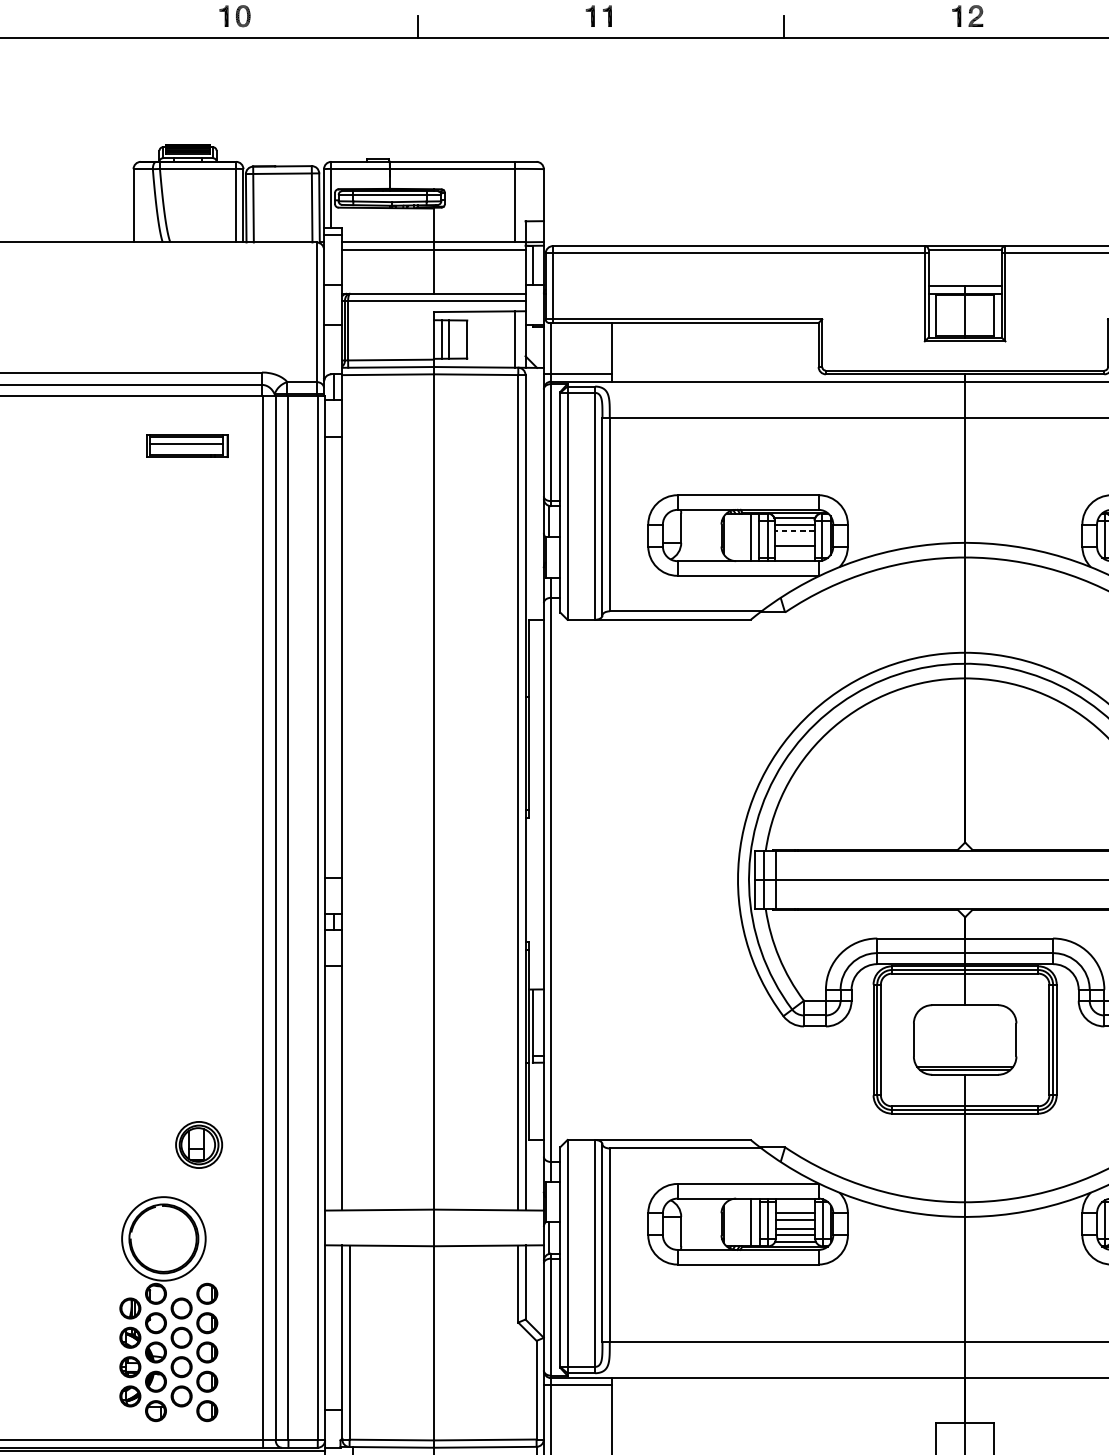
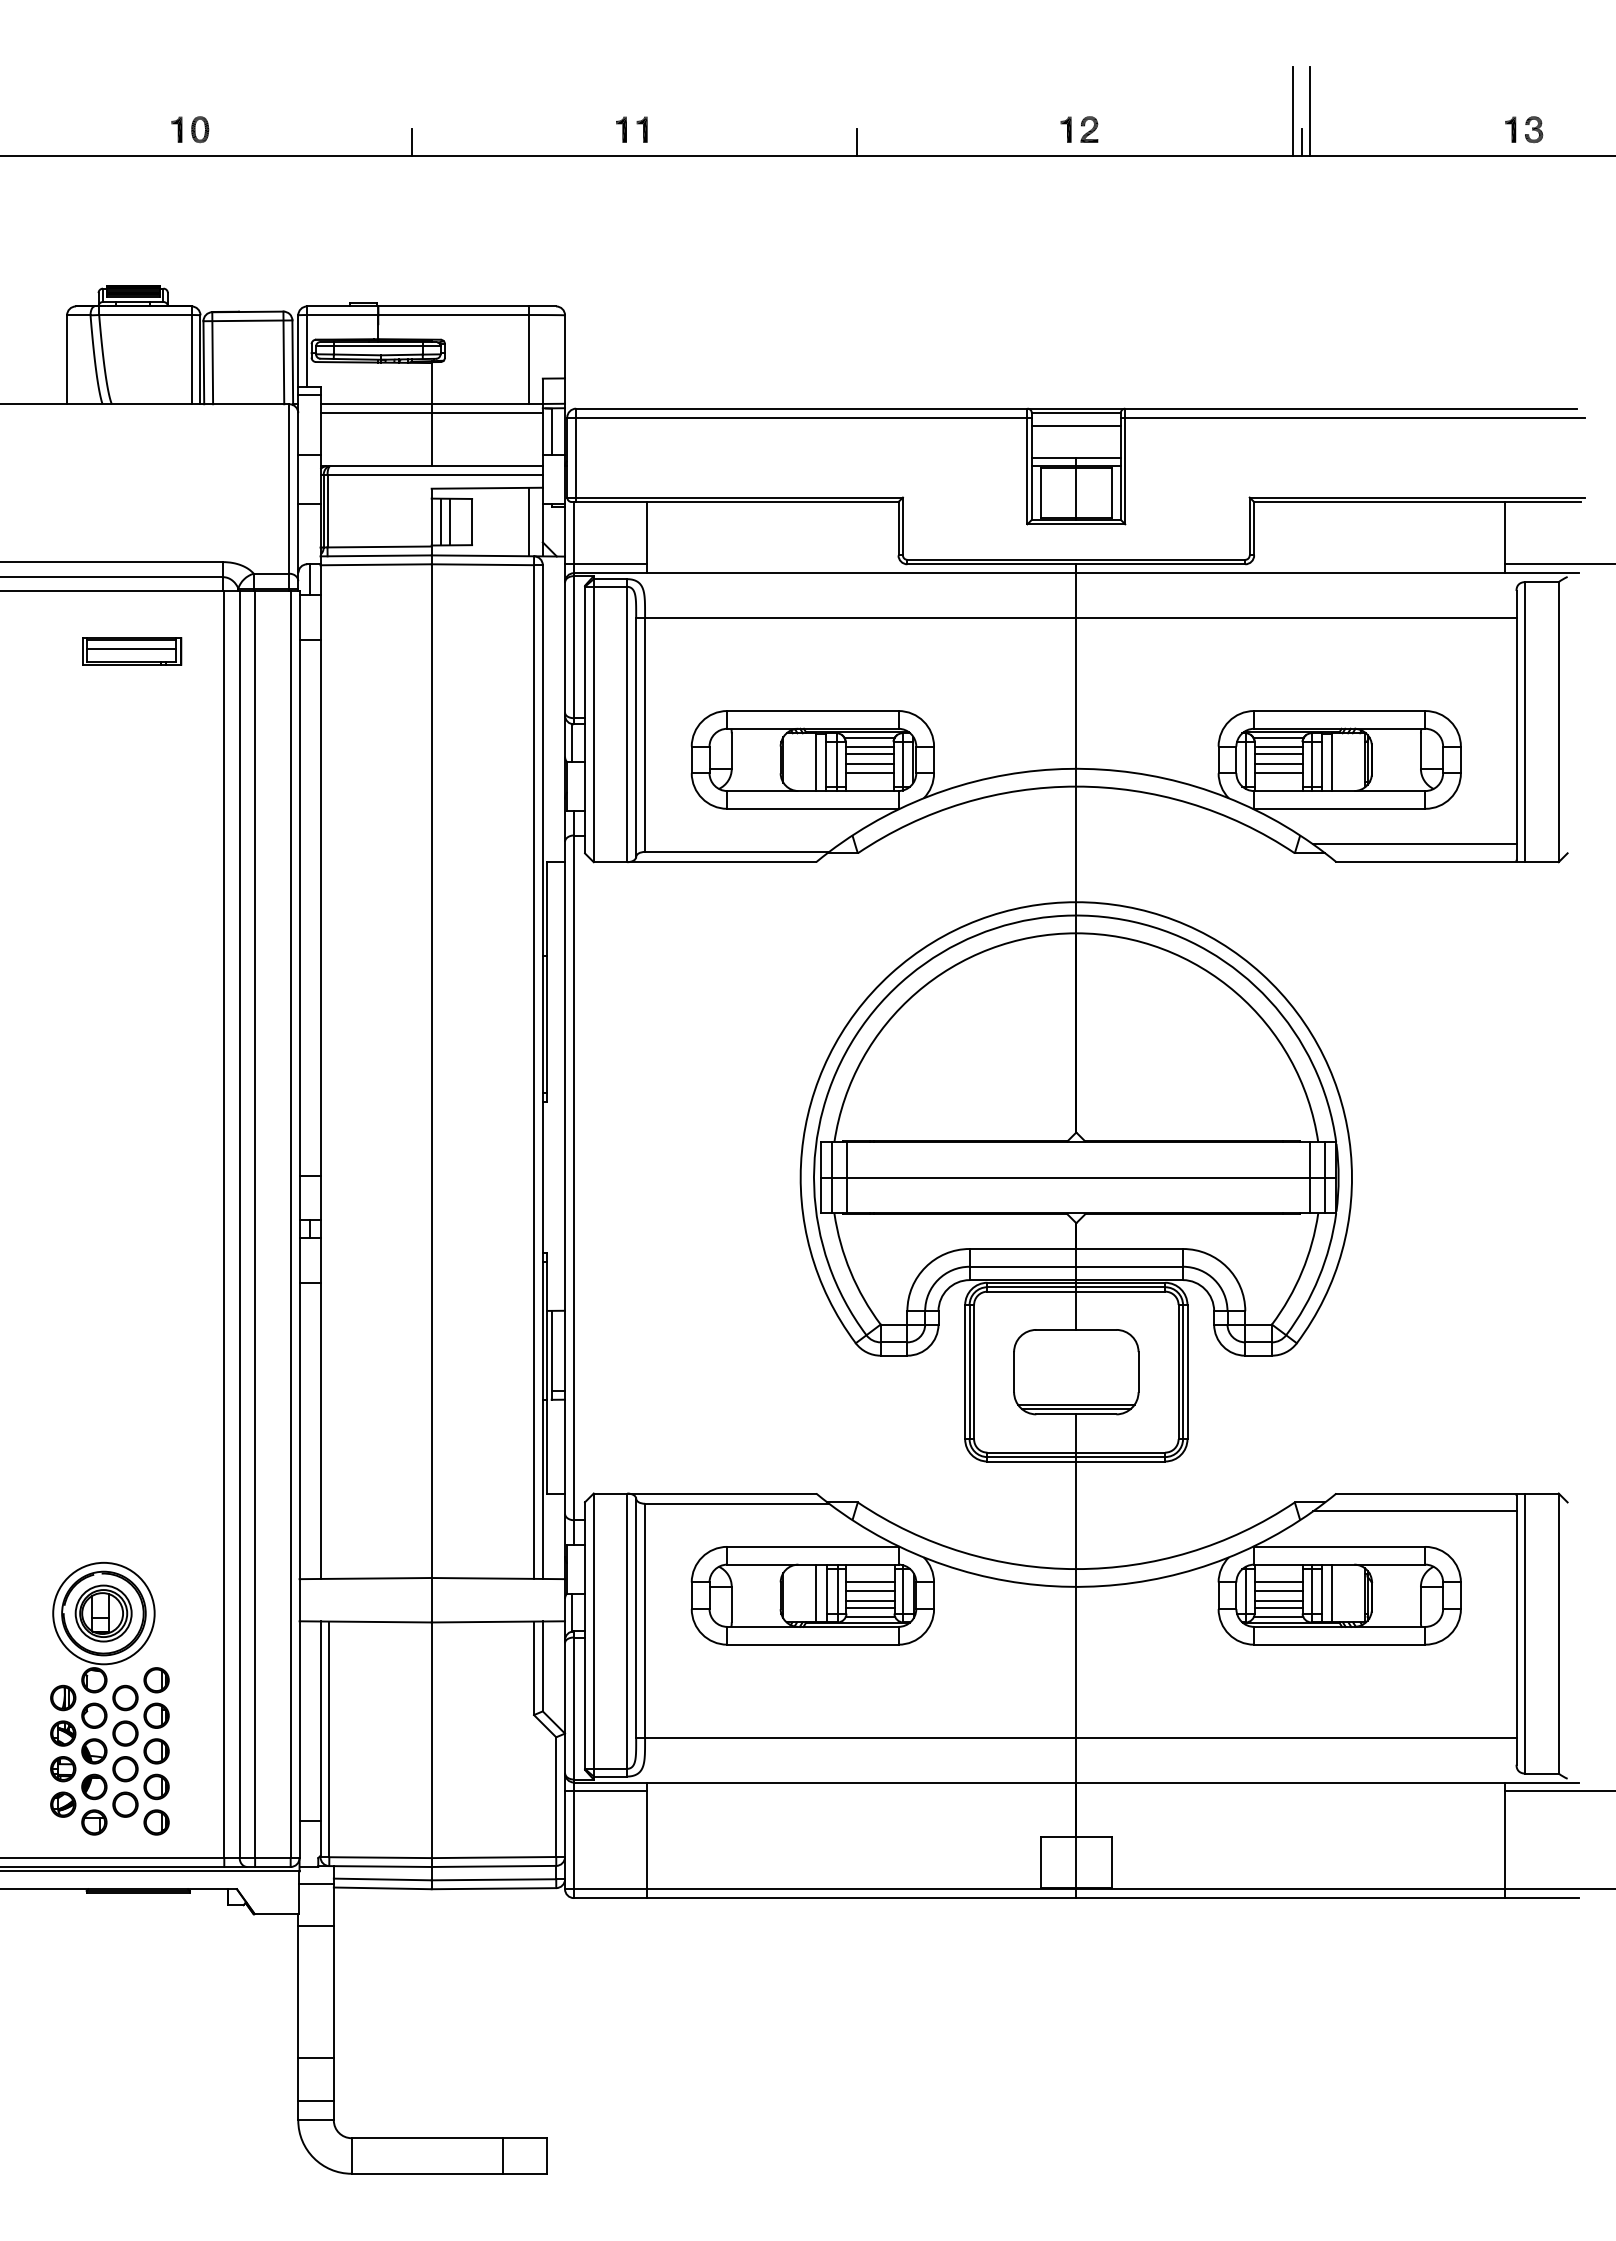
line: (964, 260) -> (1075, 426), added
line: (794, 530) -> (869, 753), dashed -> solid
line: (794, 539) -> (869, 764), added
part: (198, 1144) -> (103, 1613), moved

